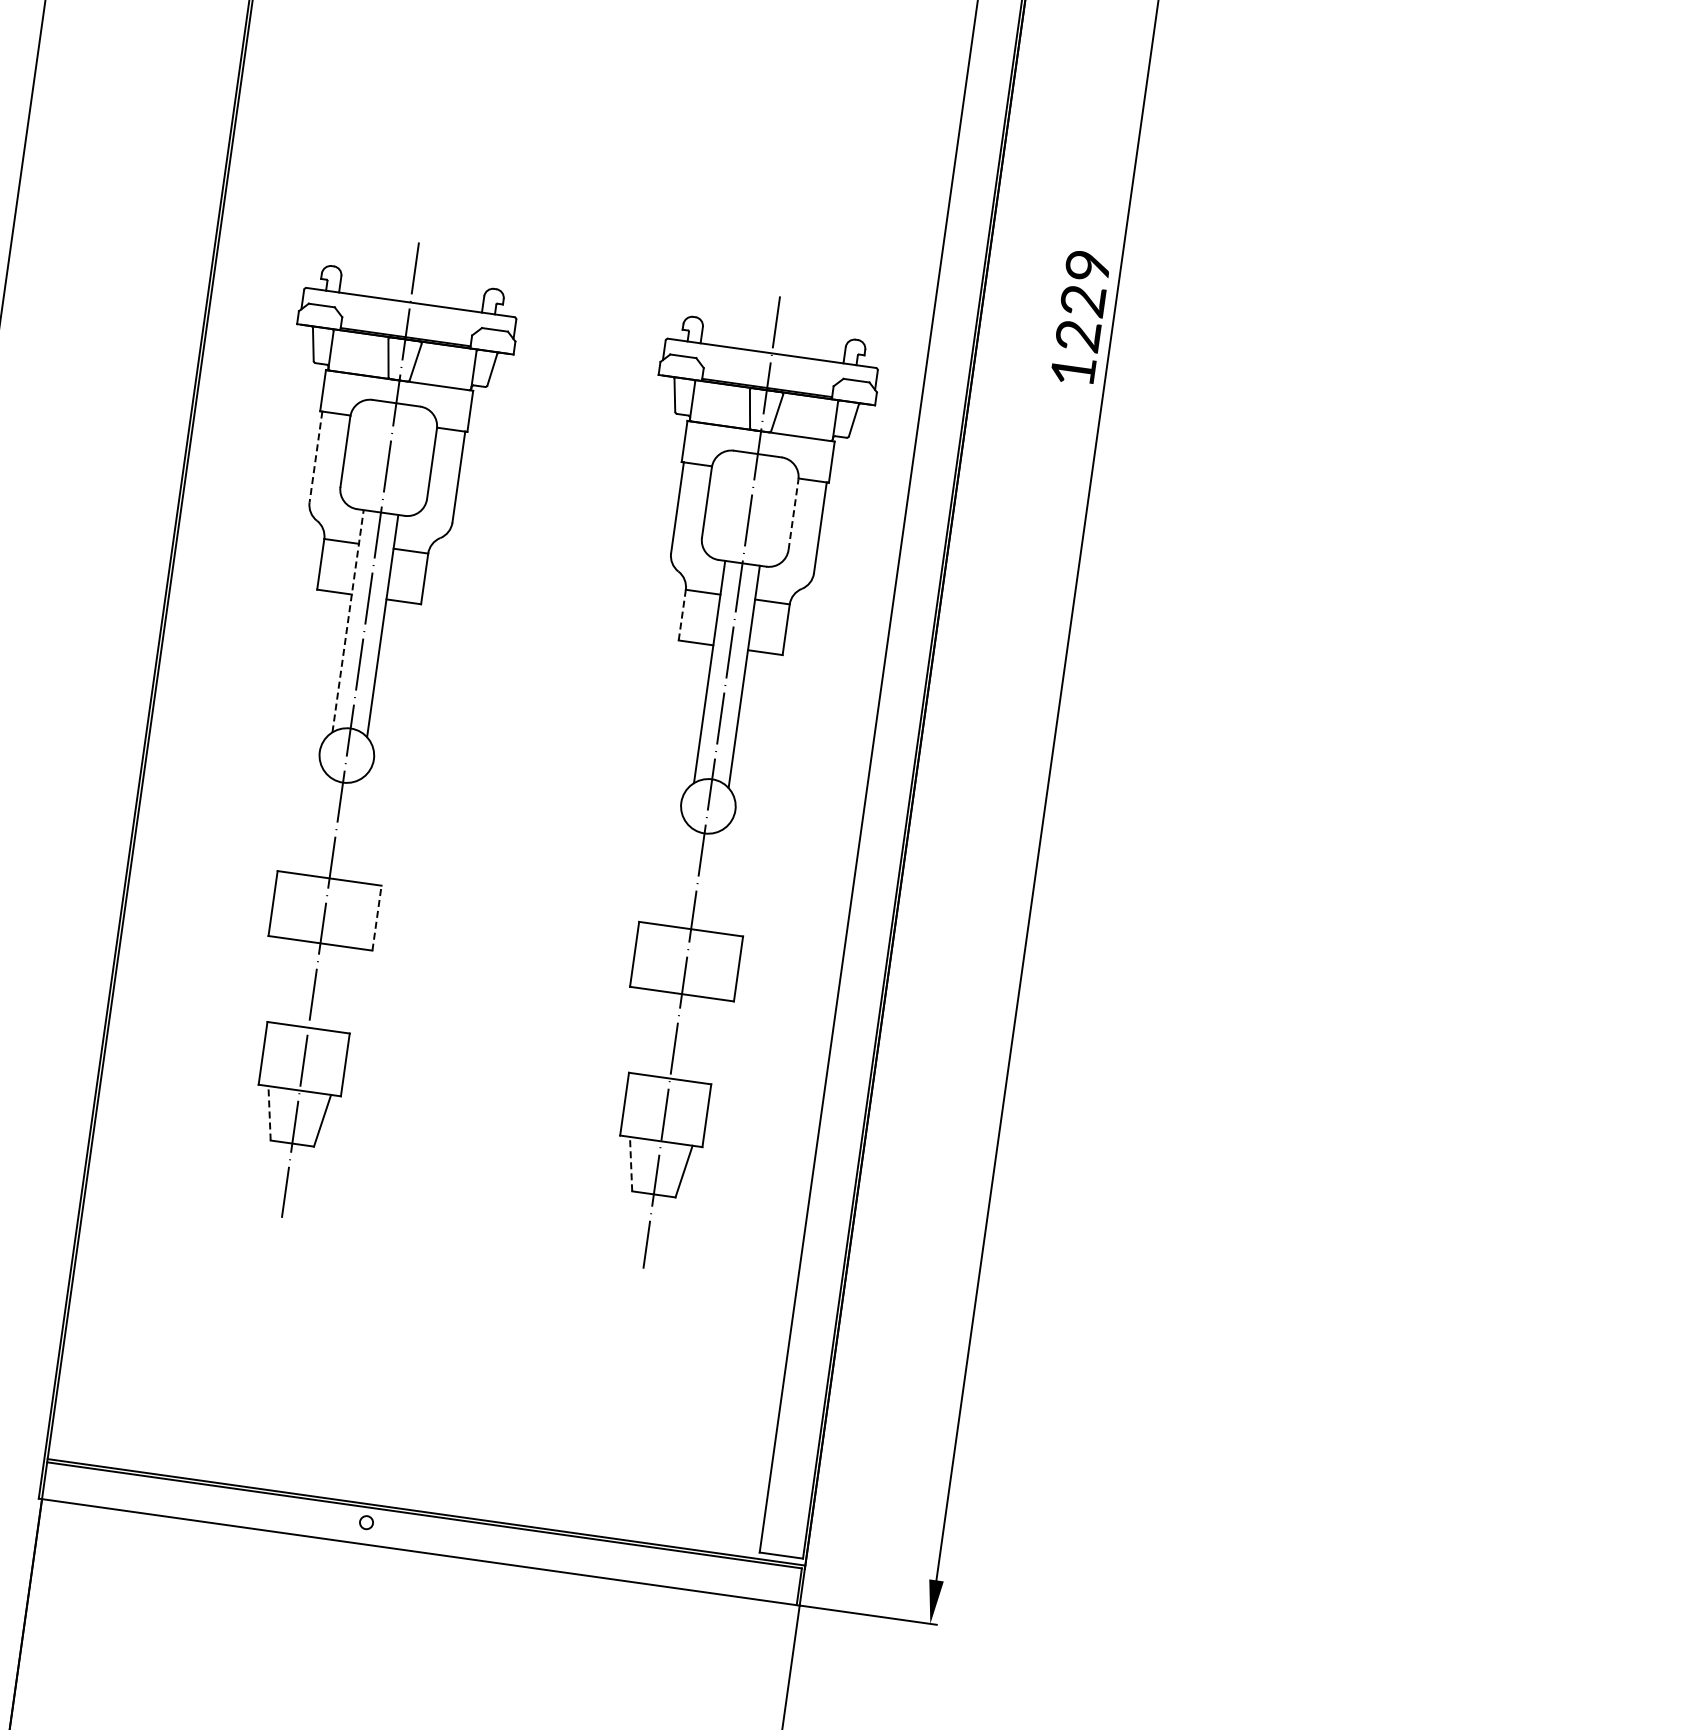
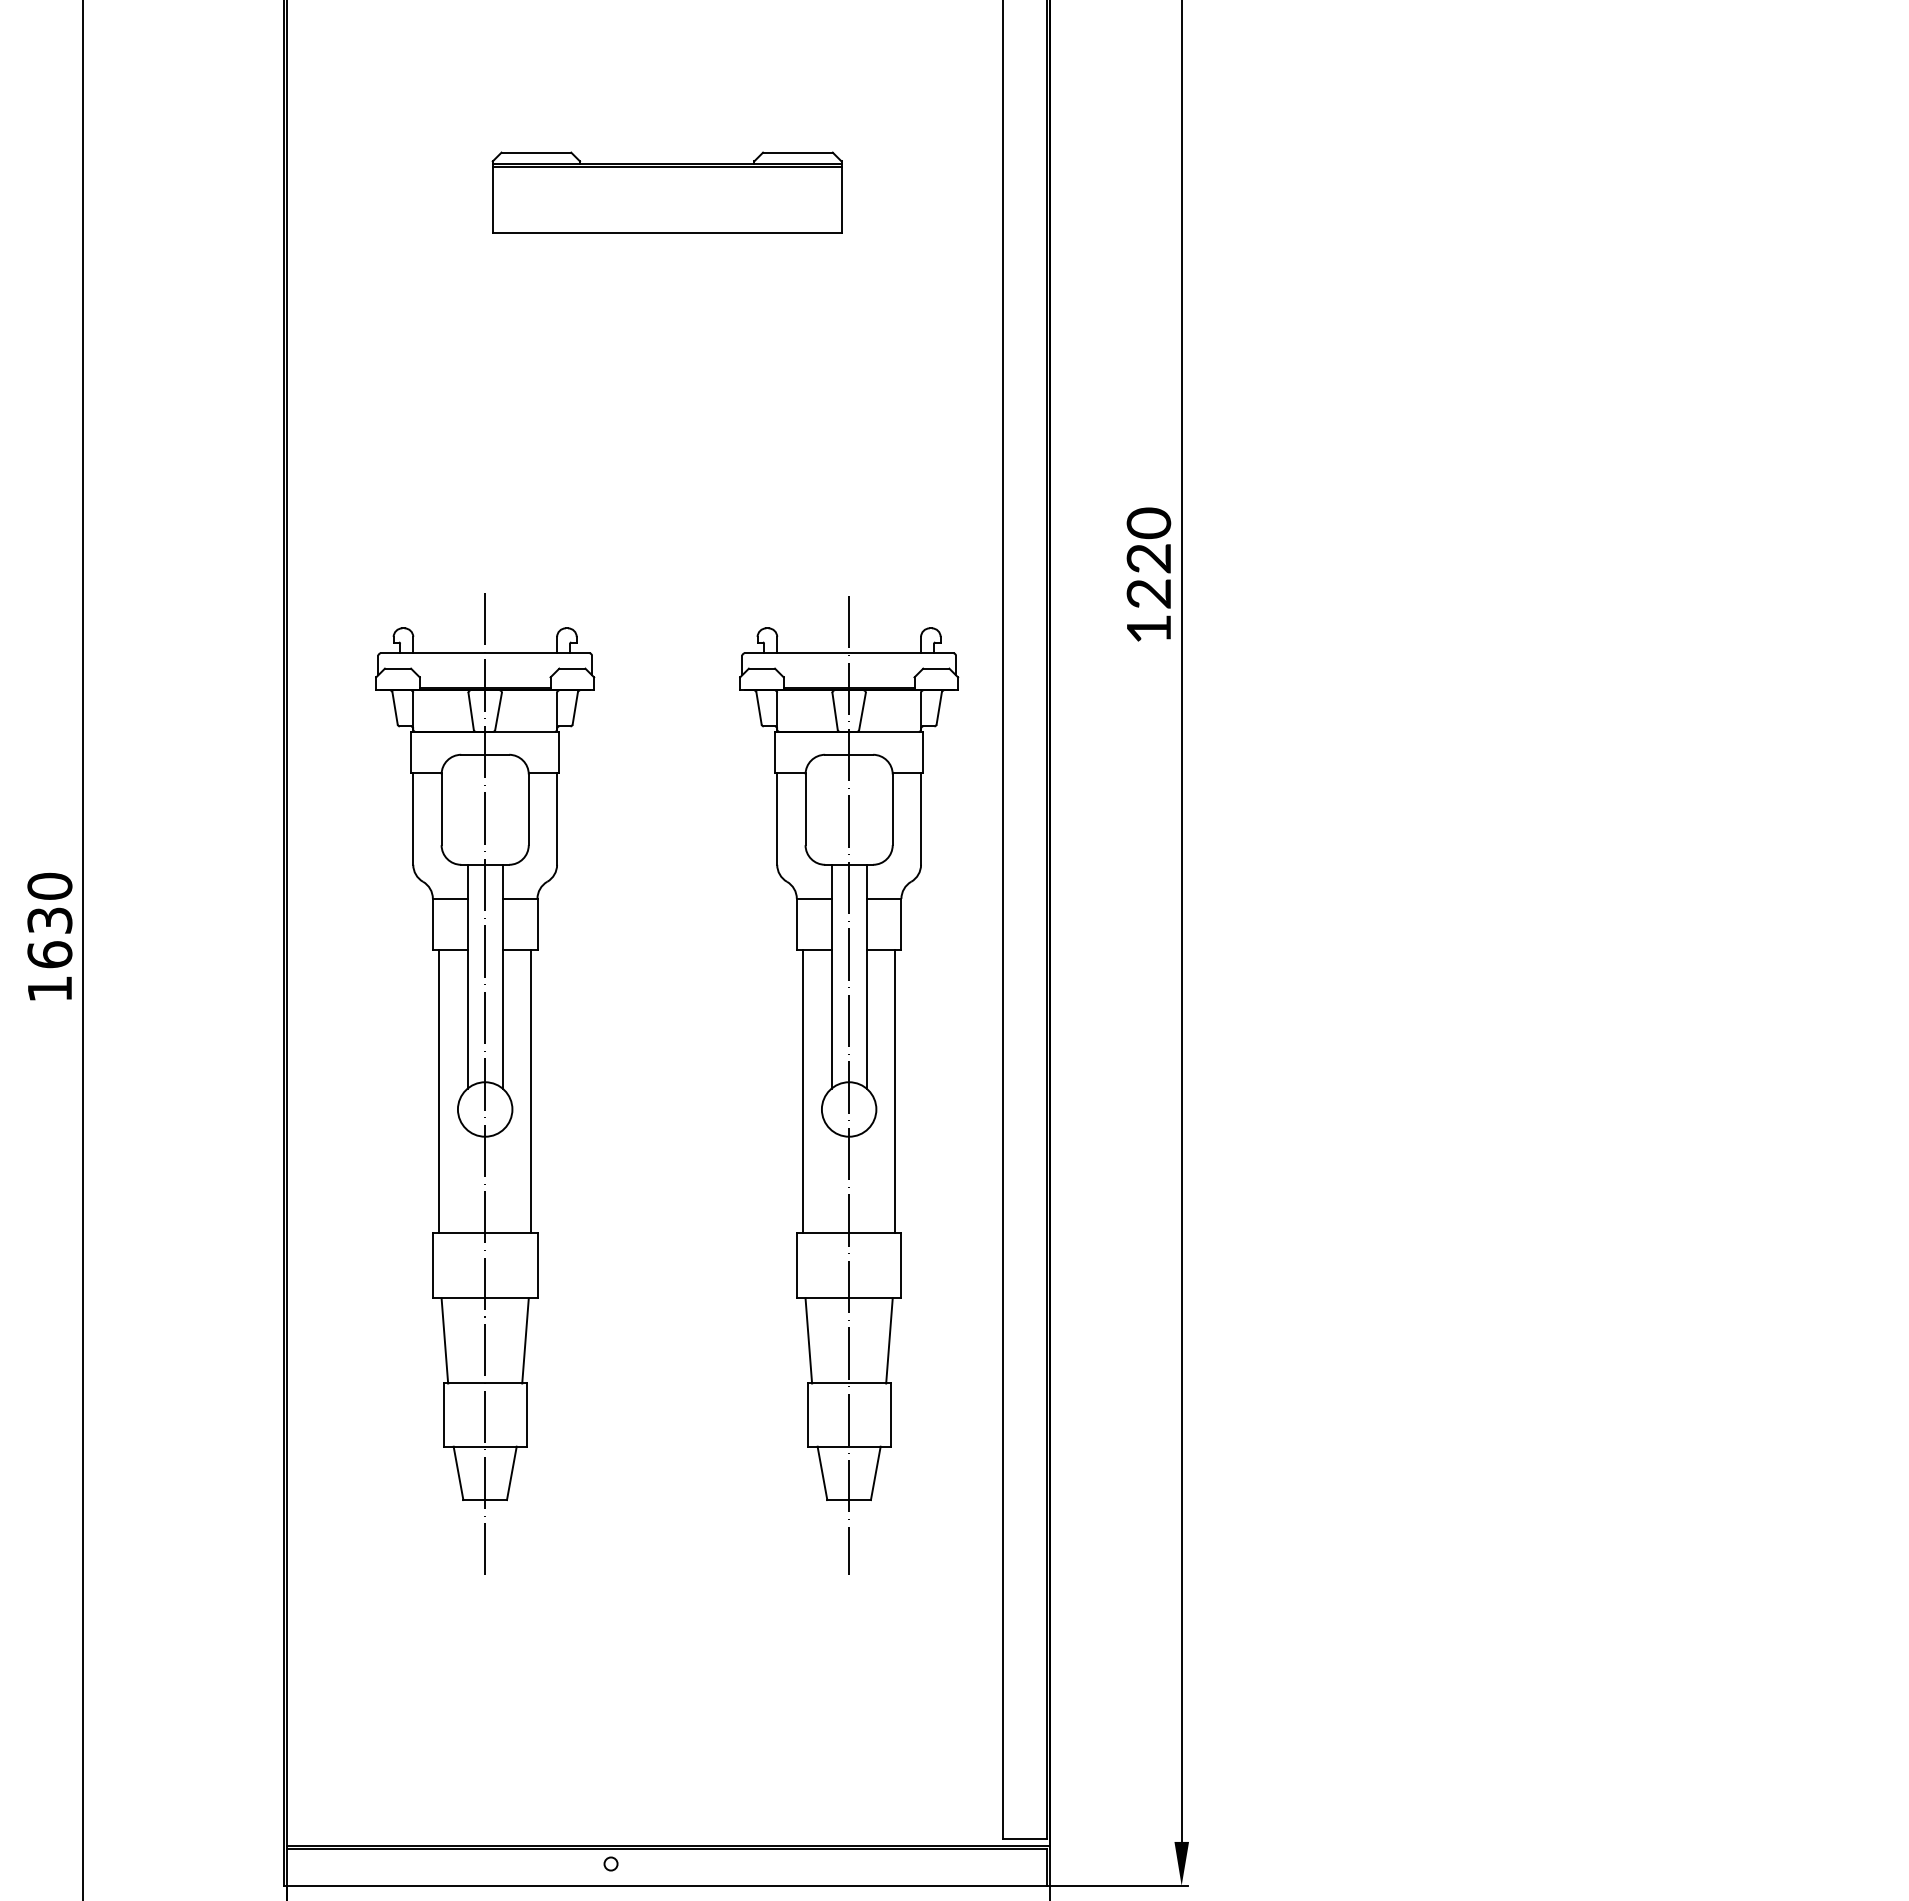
text: (1088, 266) -> (1149, 523), 1229 -> 1220
line: (316, 457) -> (413, 819), dashed -> solid
line: (793, 514) -> (892, 809), dashed -> solid
line: (681, 615) -> (796, 924), dashed -> solid
line: (347, 621) -> (467, 976), dashed -> solid
line: (303, 731) -> (439, 1091), added
line: (394, 744) -> (530, 1091), added
line: (665, 782) -> (803, 1091), added
line: (755, 794) -> (894, 1091), added
line: (377, 917) -> (537, 1265), dashed -> solid
line: (274, 979) -> (444, 1340), added
line: (354, 990) -> (525, 1340), added
line: (635, 1030) -> (808, 1340), added
line: (716, 1041) -> (889, 1340), added
line: (269, 1112) -> (458, 1472), dashed -> solid
line: (631, 1163) -> (822, 1472), dashed -> solid

